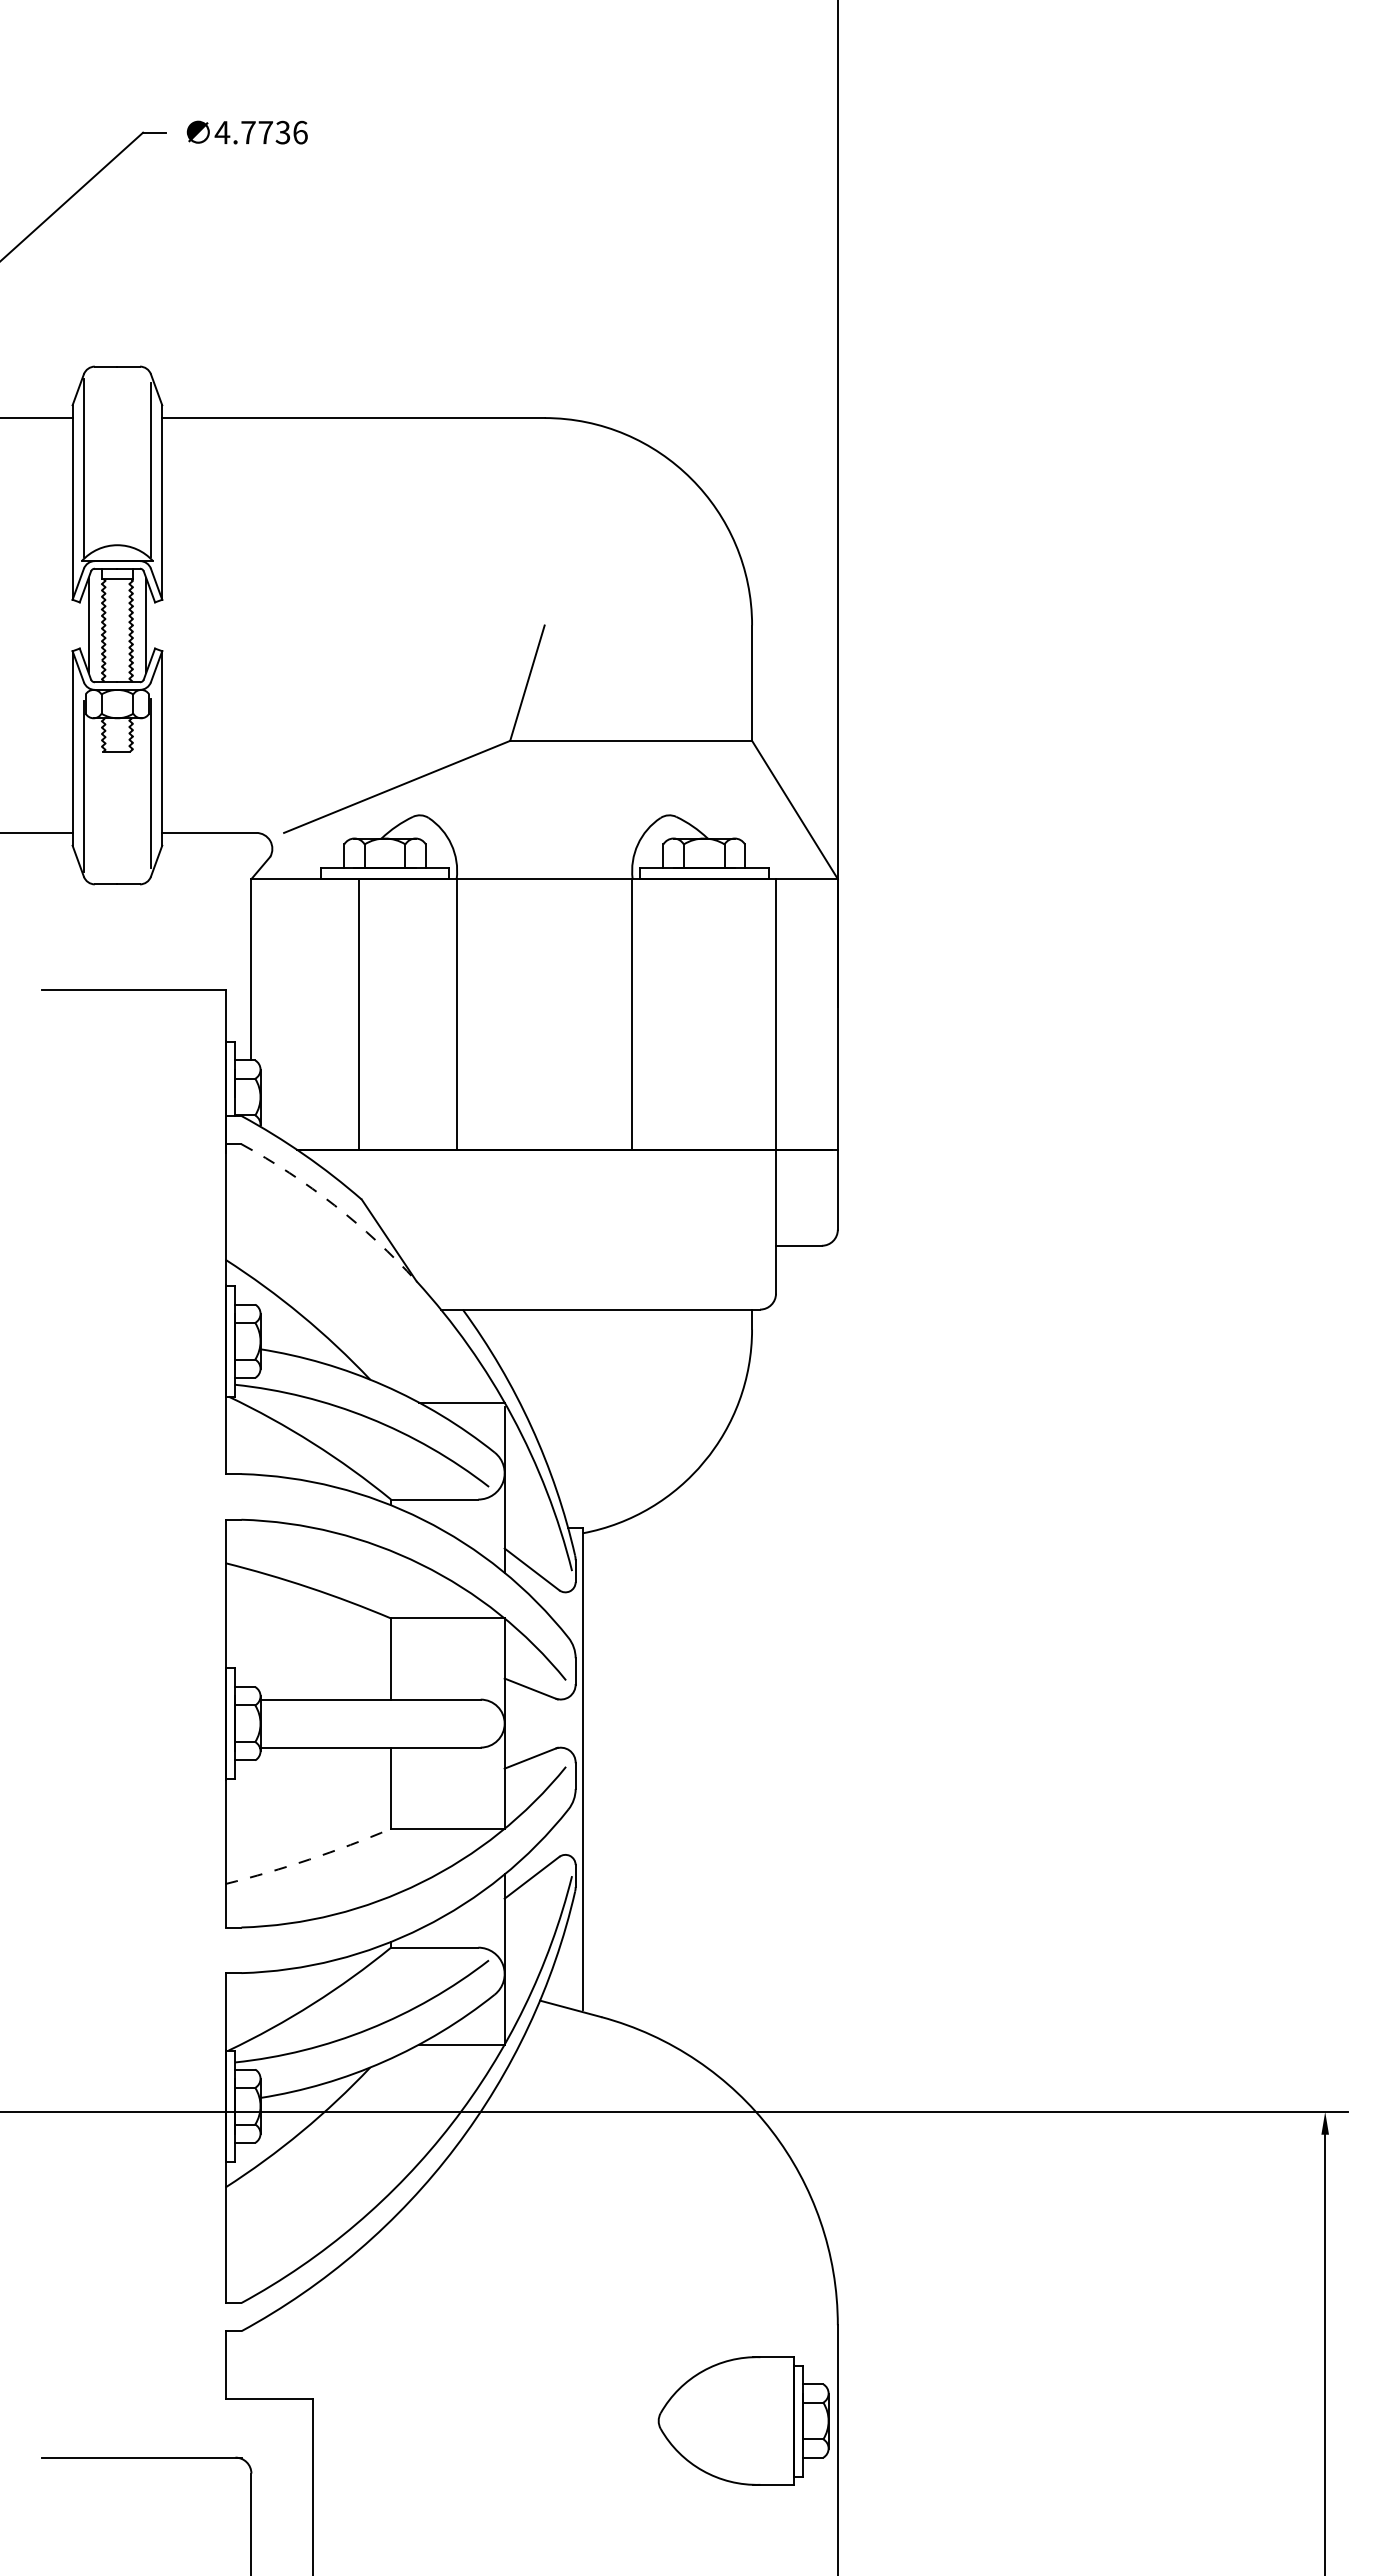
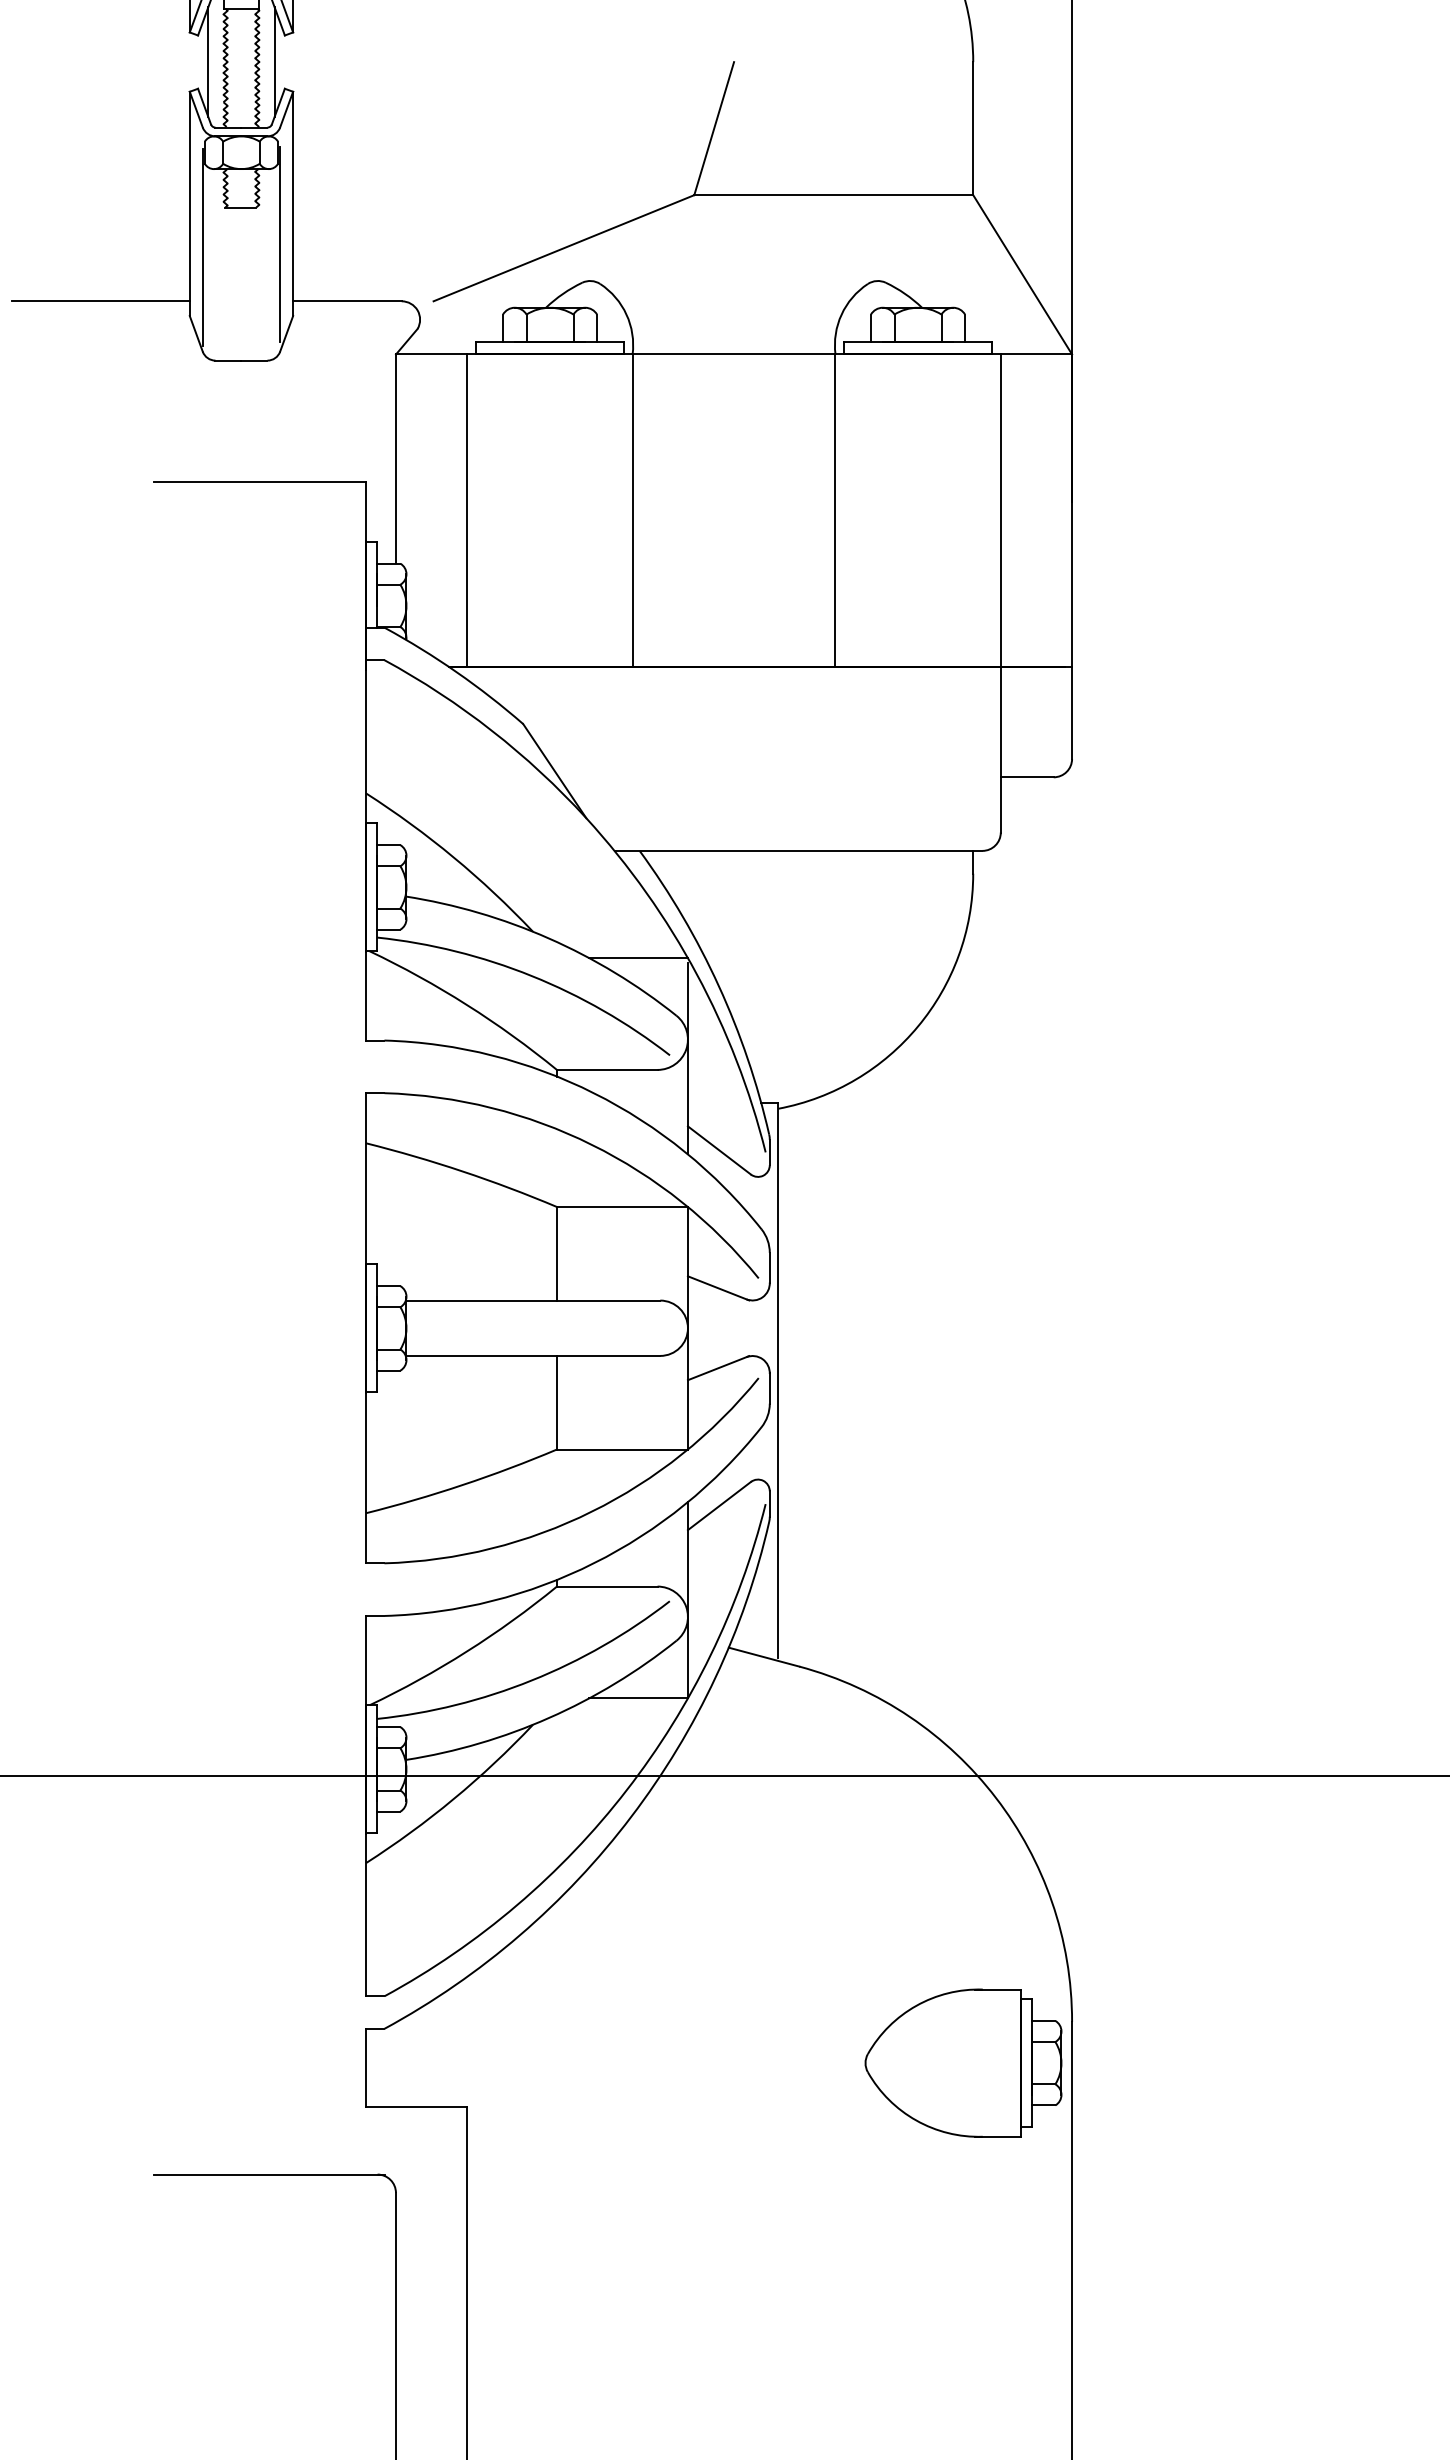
line: (359, 1014) -> (467, 510), moved
arc: (334, 1205) -> (491, 730), dashed -> solid
arc: (309, 1859) -> (462, 1484), dashed -> solid
part: (743, 2420) -> (963, 2062), moved

